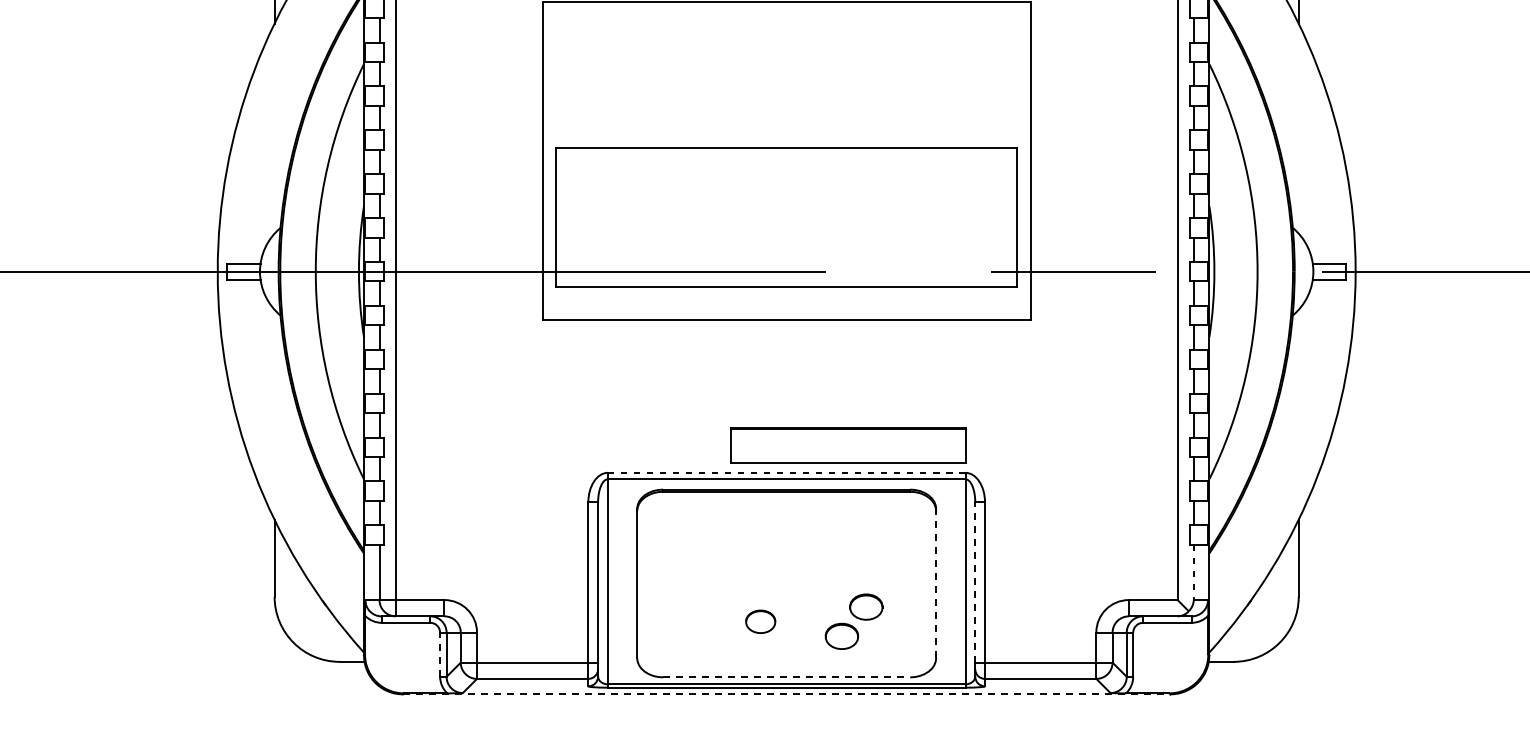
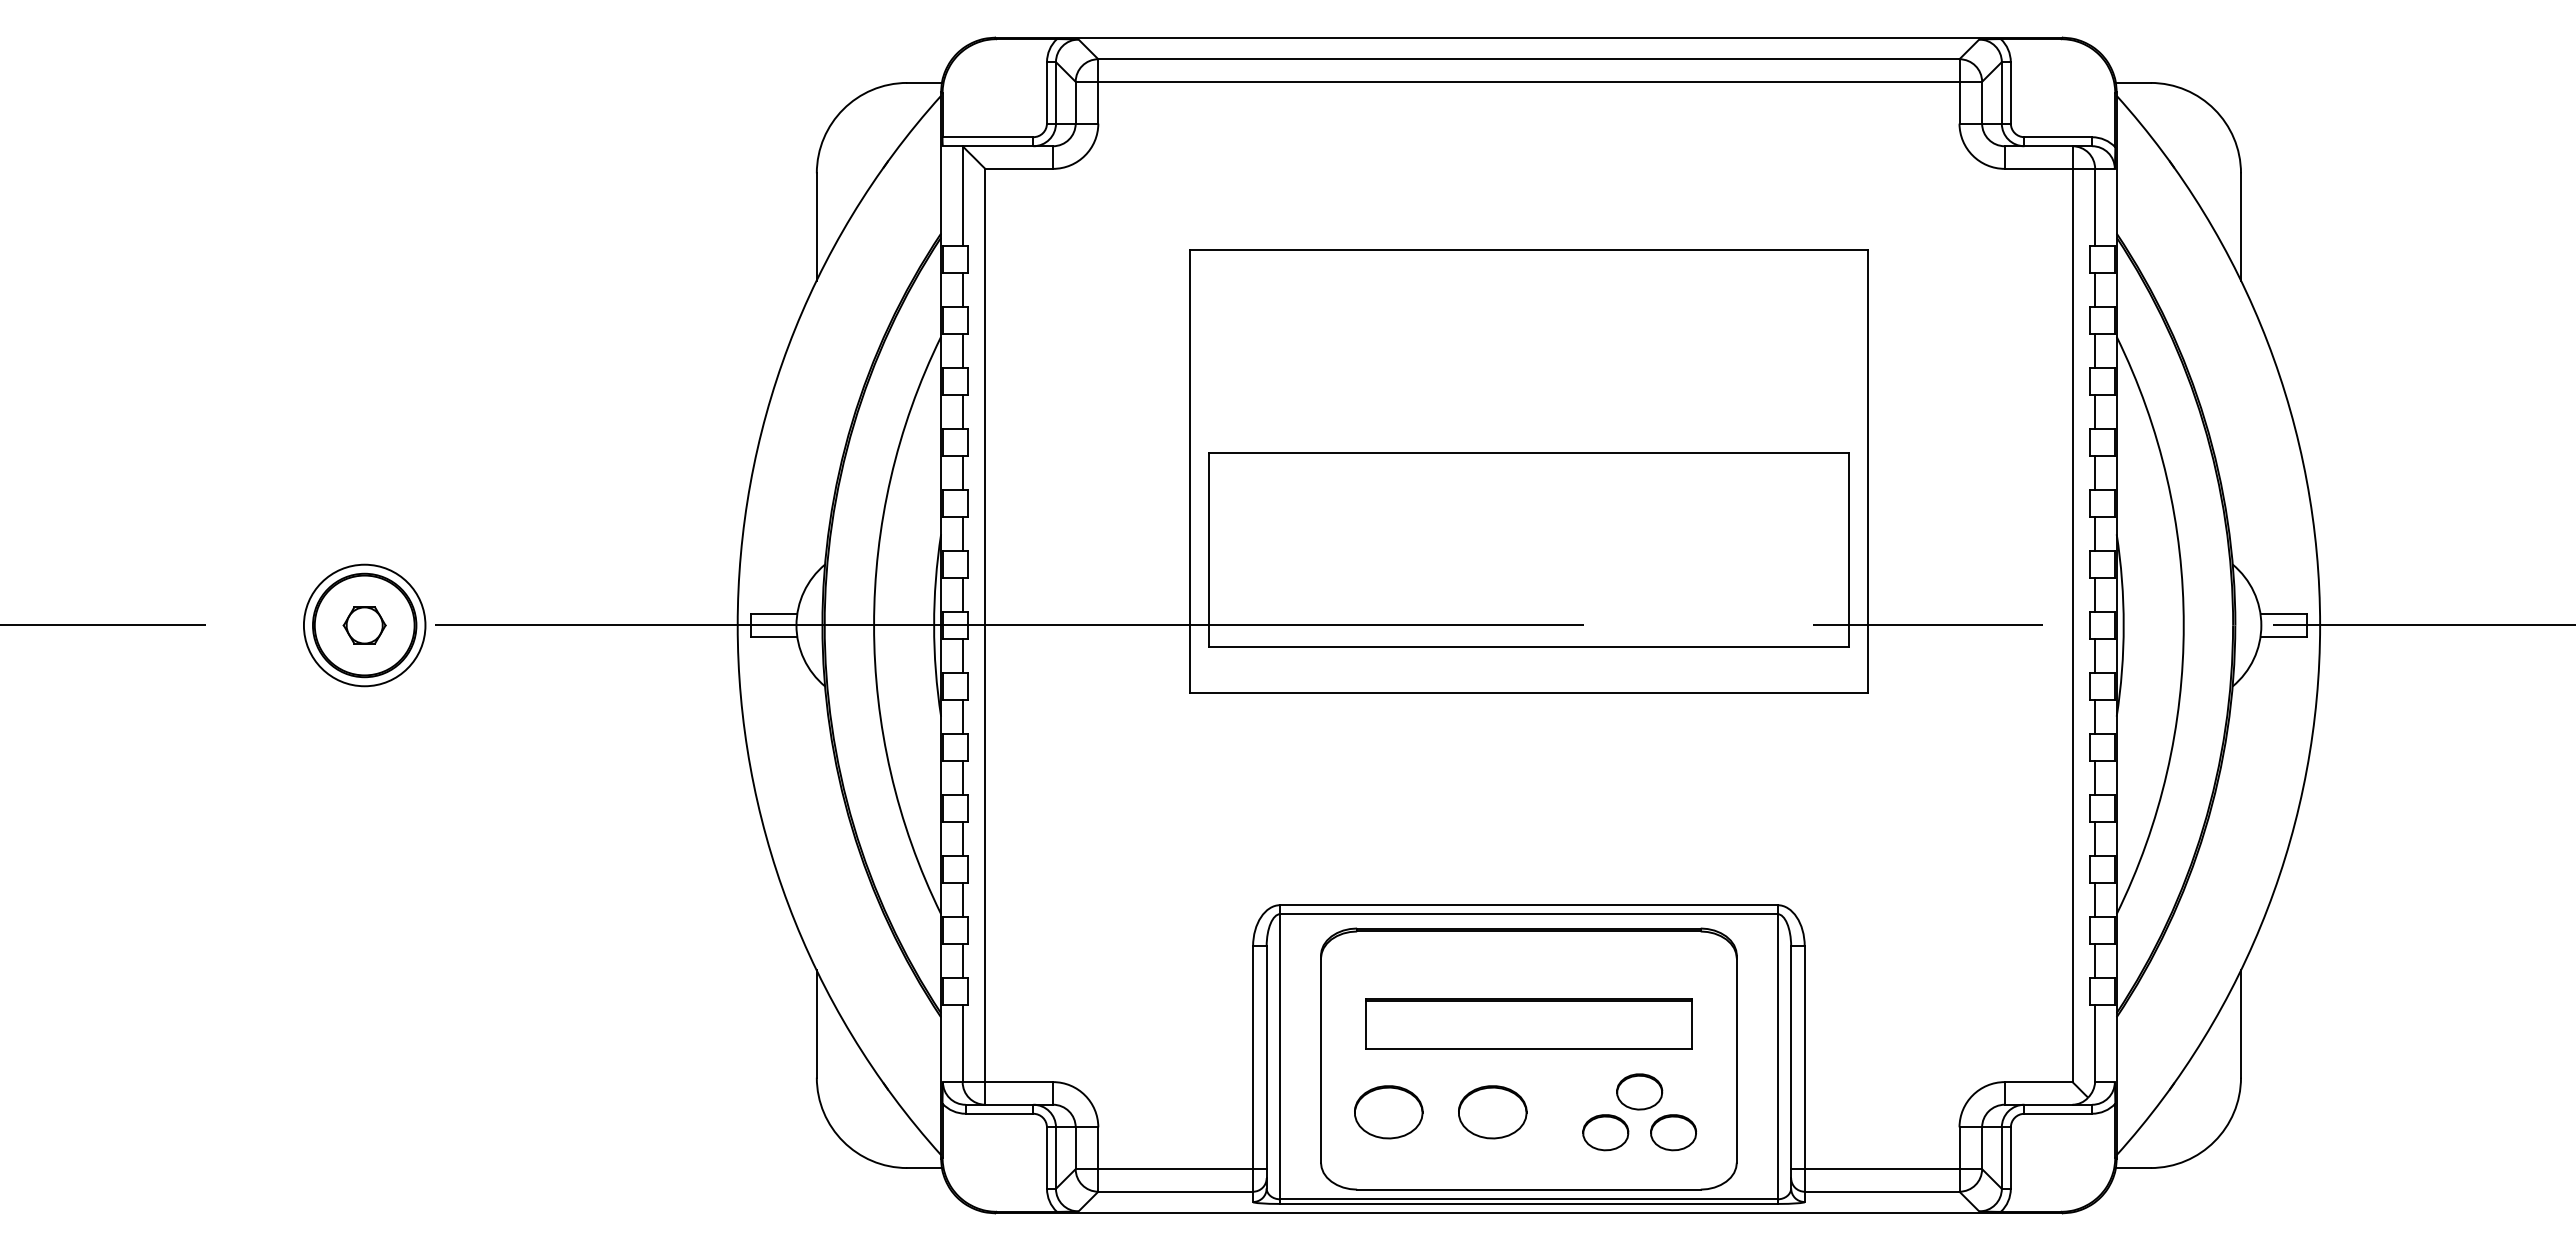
part: (848, 445) -> (1528, 1023), moved
line: (786, 473) -> (1528, 905), dashed -> solid
line: (1194, 573) -> (2095, 1044), dashed -> solid
line: (975, 582) -> (1791, 1057), dashed -> solid
line: (935, 584) -> (1736, 1060), dashed -> solid
part: (685, 621) -> (1388, 1112), added
part: (760, 621) -> (1492, 1112), size x1.67
part: (890, 636) -> (1673, 1132), added
line: (439, 655) -> (1046, 1158), dashed -> solid
line: (786, 677) -> (1528, 1189), dashed -> solid
line: (786, 694) -> (1528, 1213), dashed -> solid

